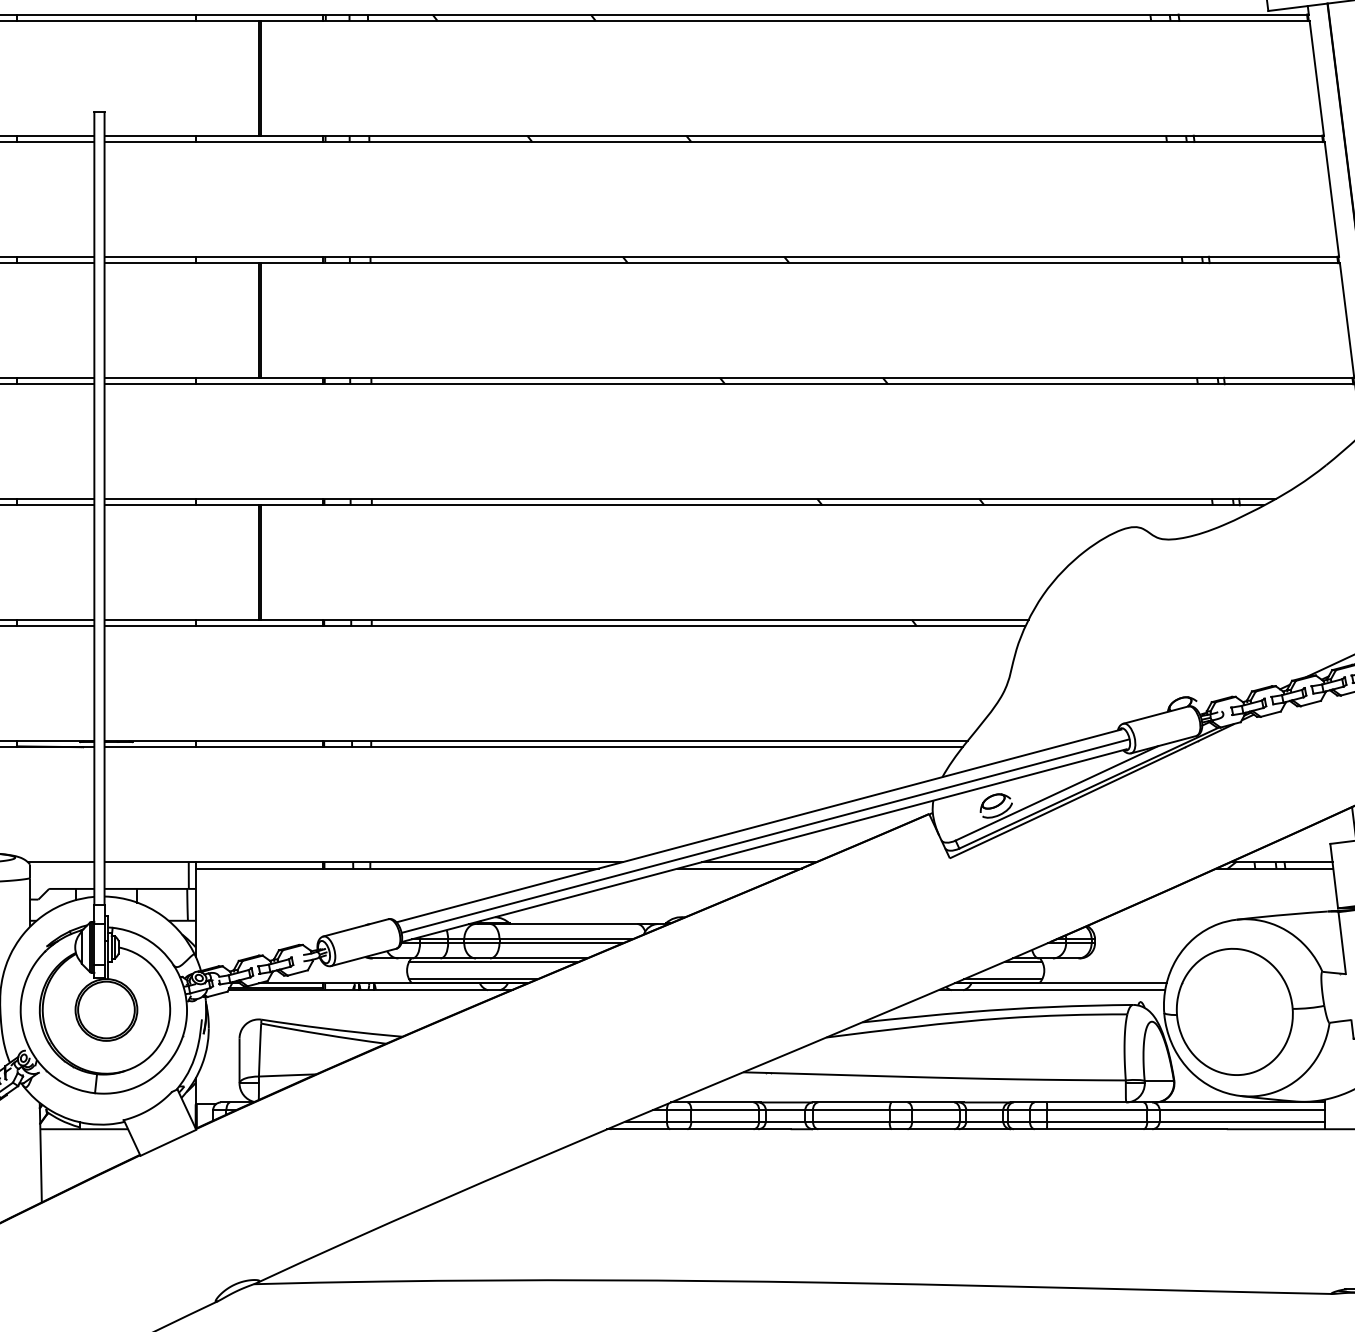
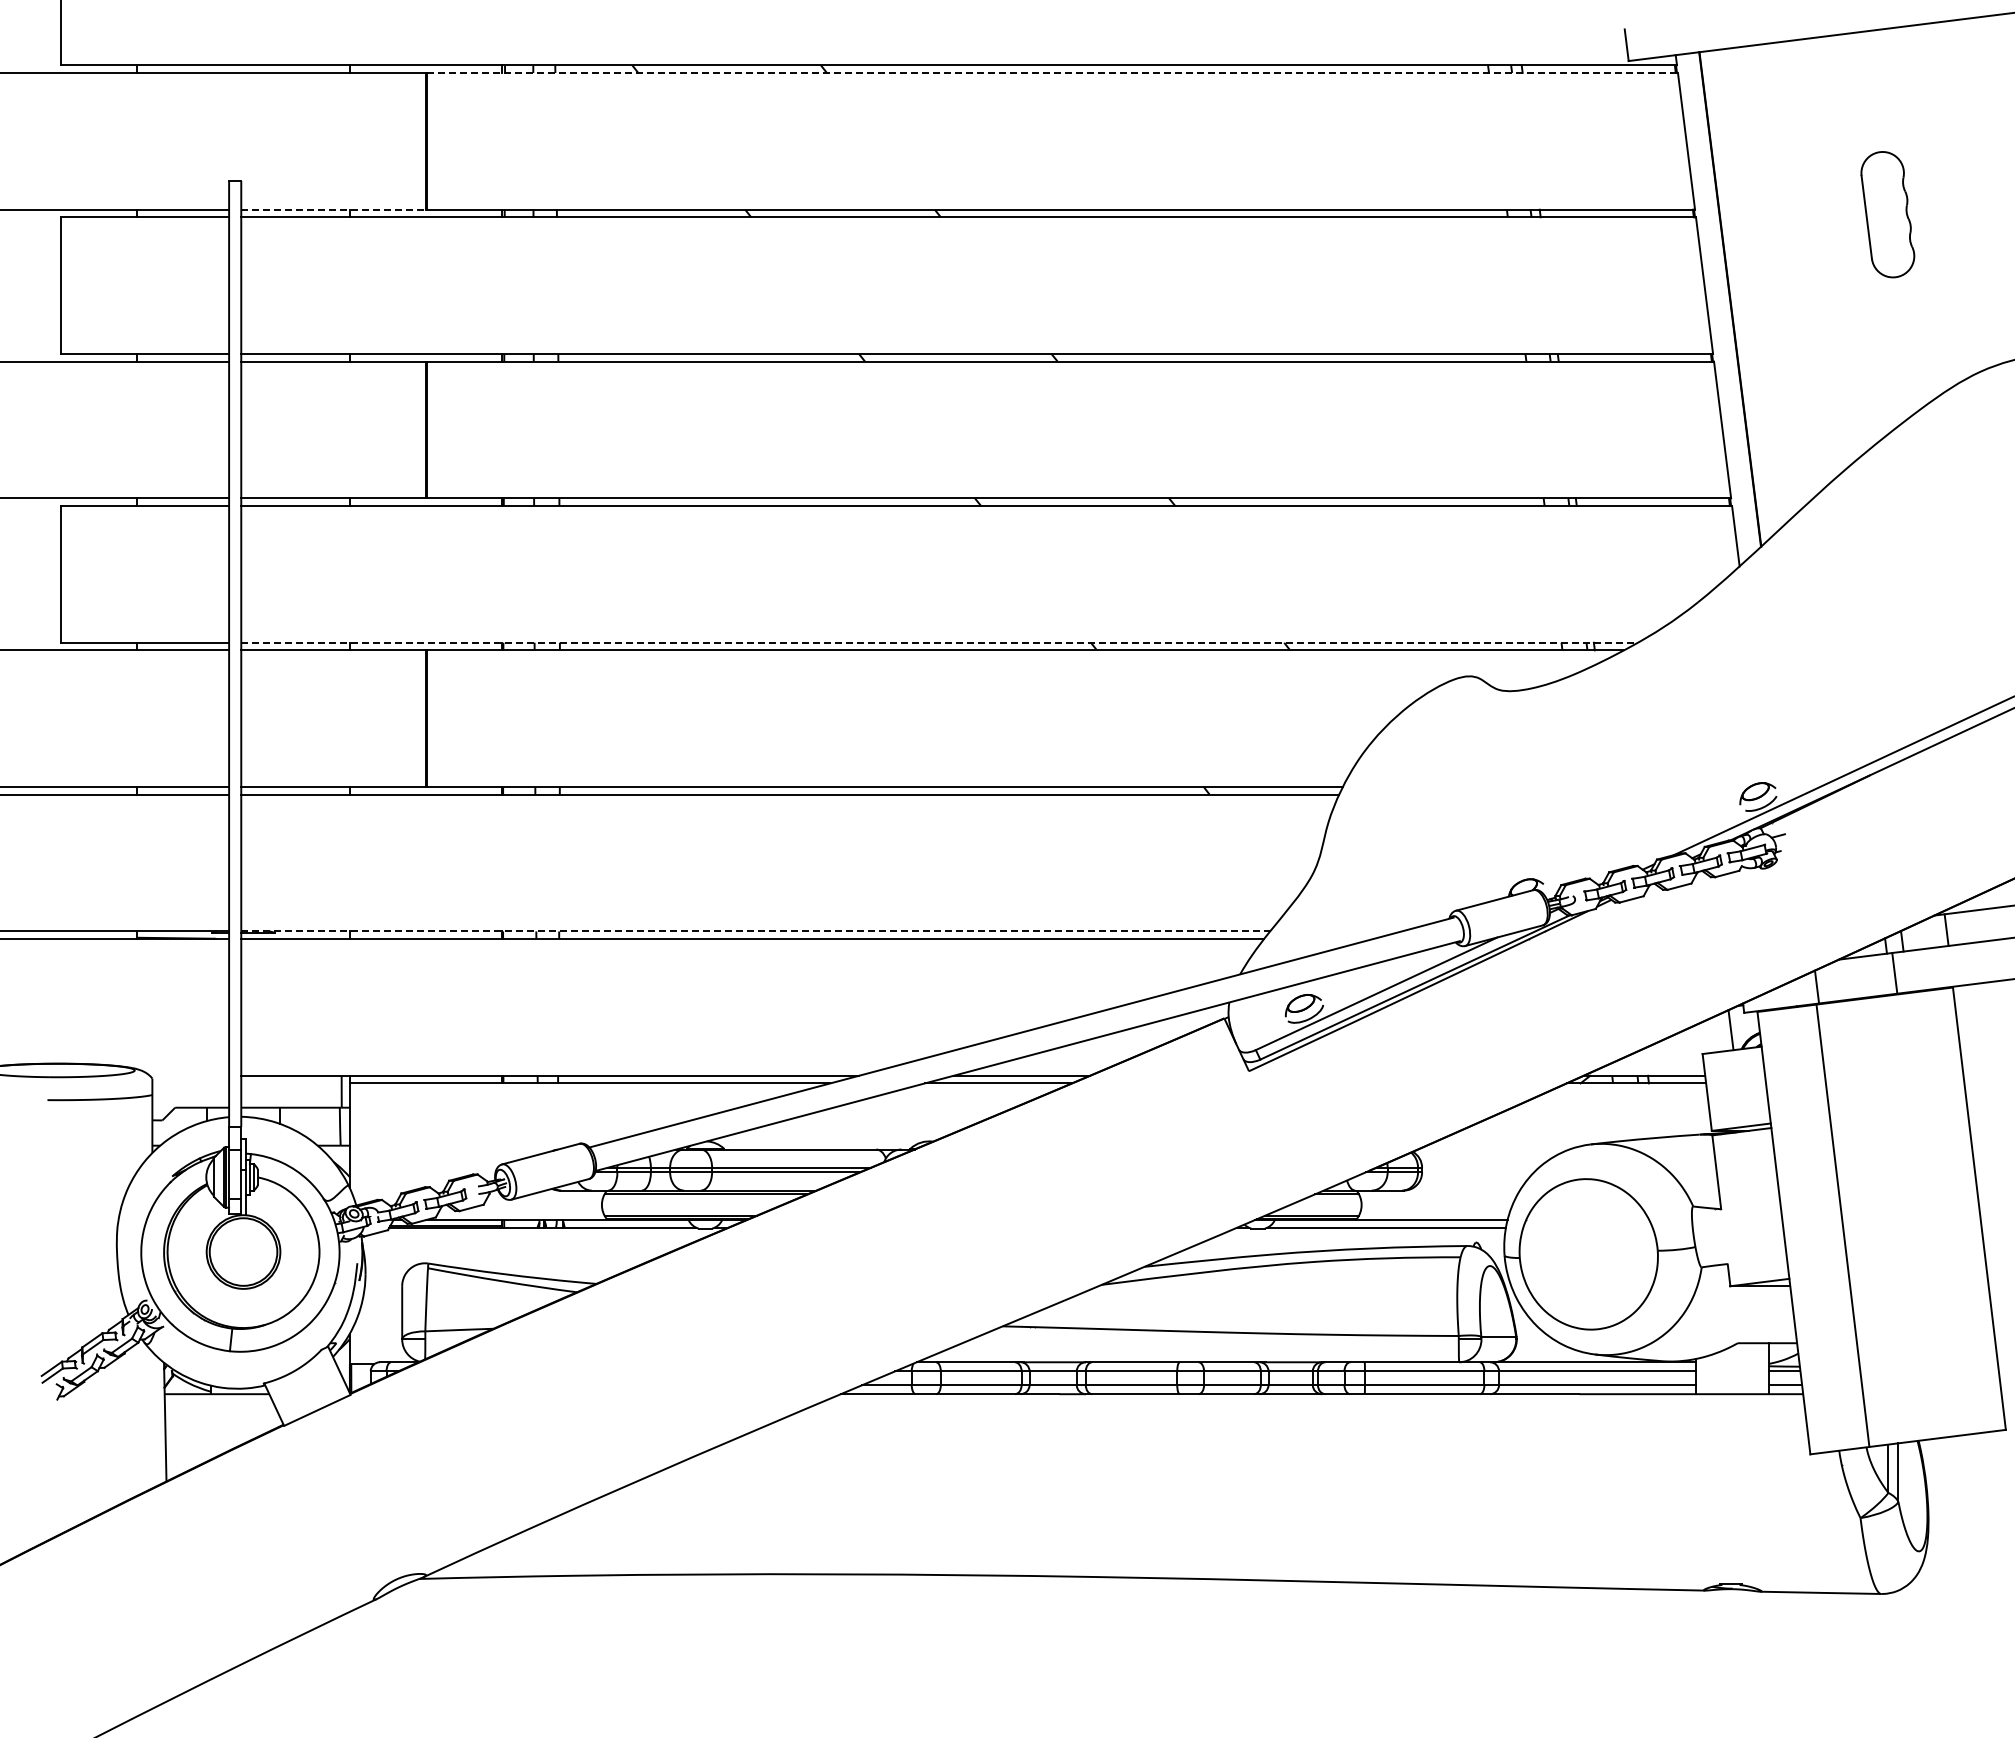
line: (785, 20) -> (1053, 72), solid -> dashed
line: (182, 135) -> (334, 209), solid -> dashed
line: (691, 498) -> (940, 642), solid -> dashed
line: (536, 741) -> (756, 931), solid -> dashed
line: (764, 835) -> (1028, 1044), removed
line: (61, 861) -> (189, 1075), removed

